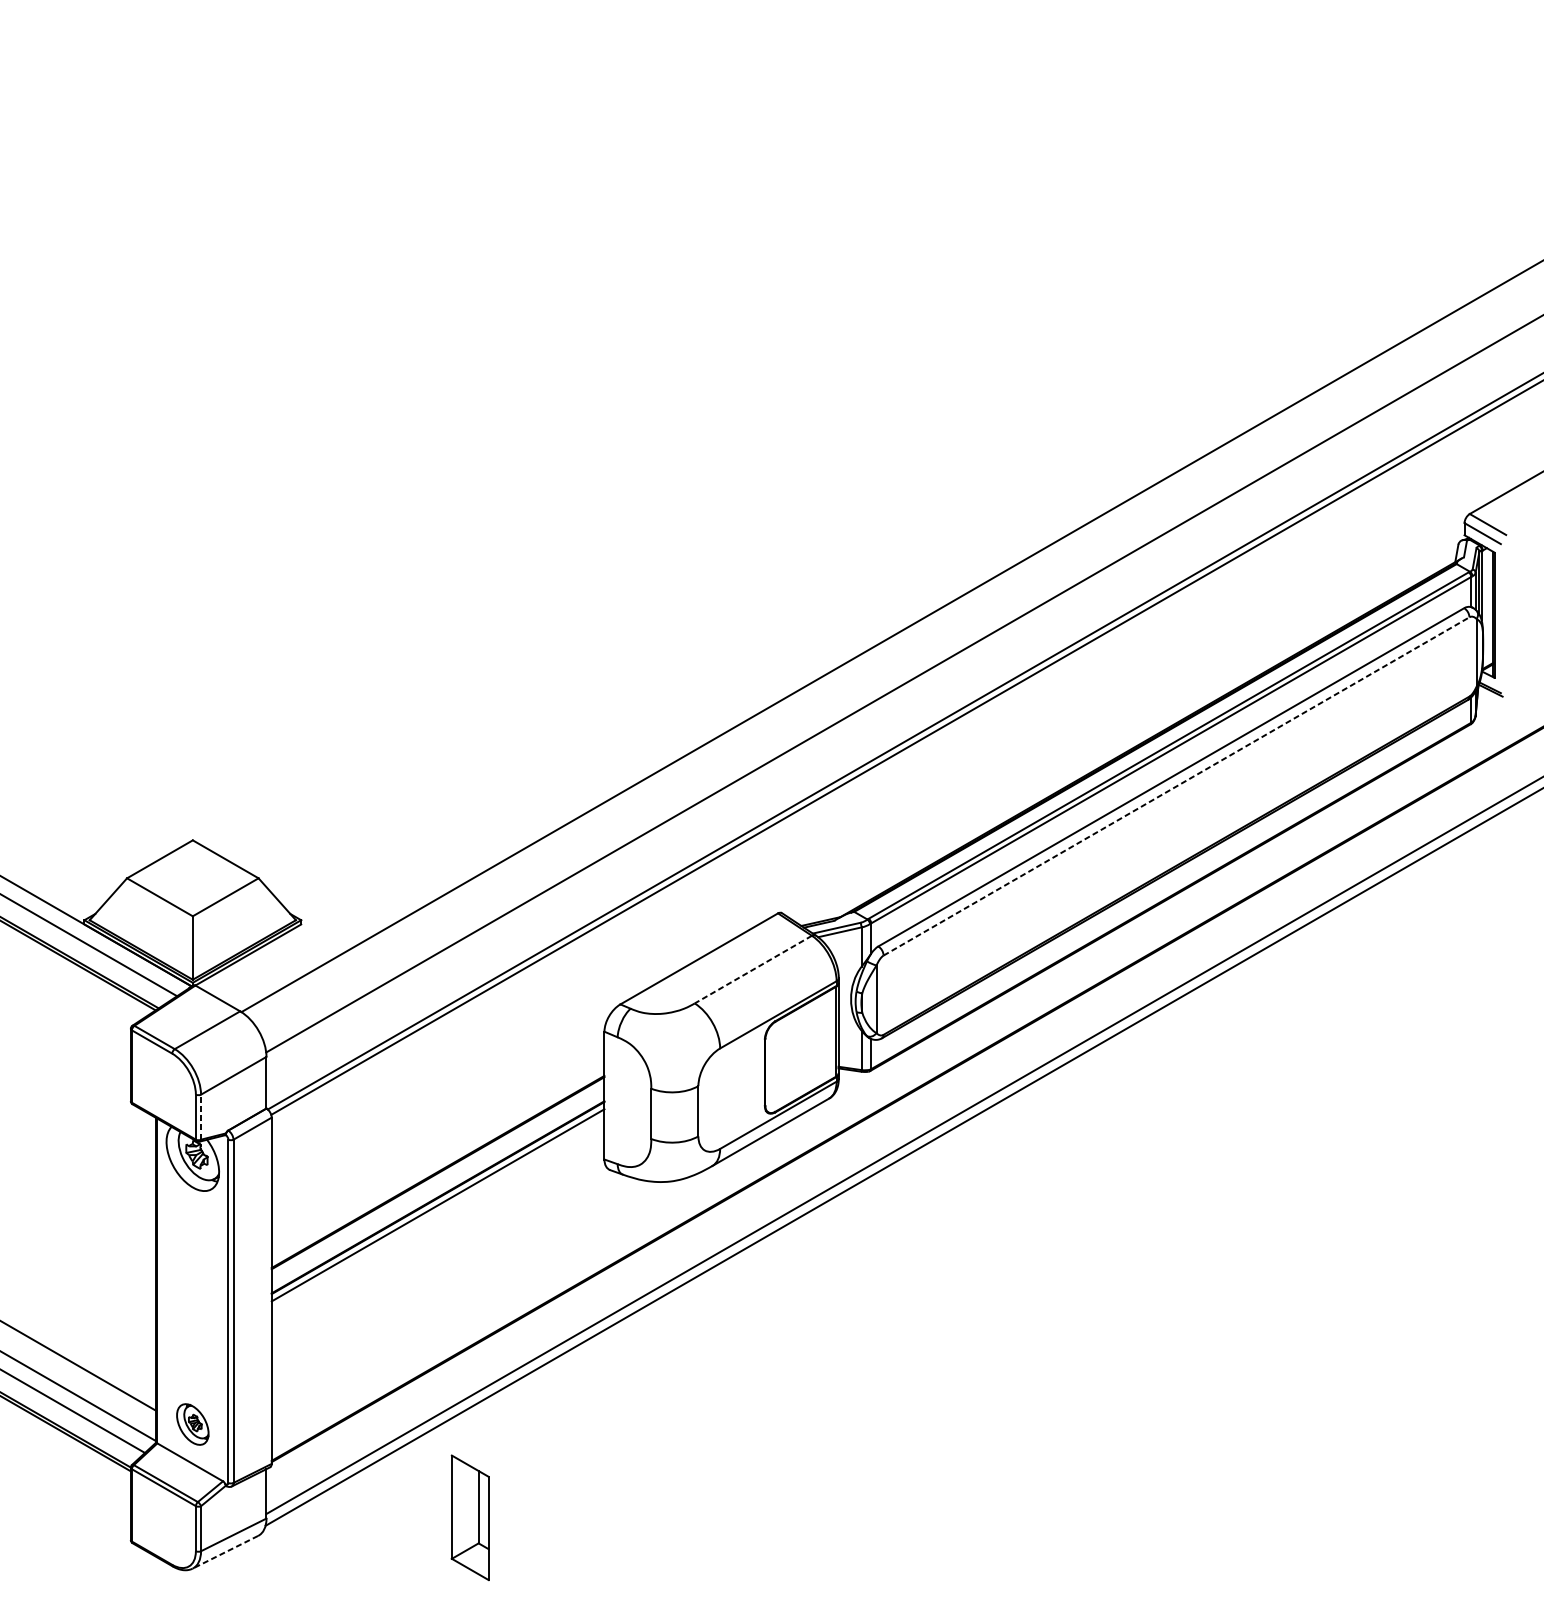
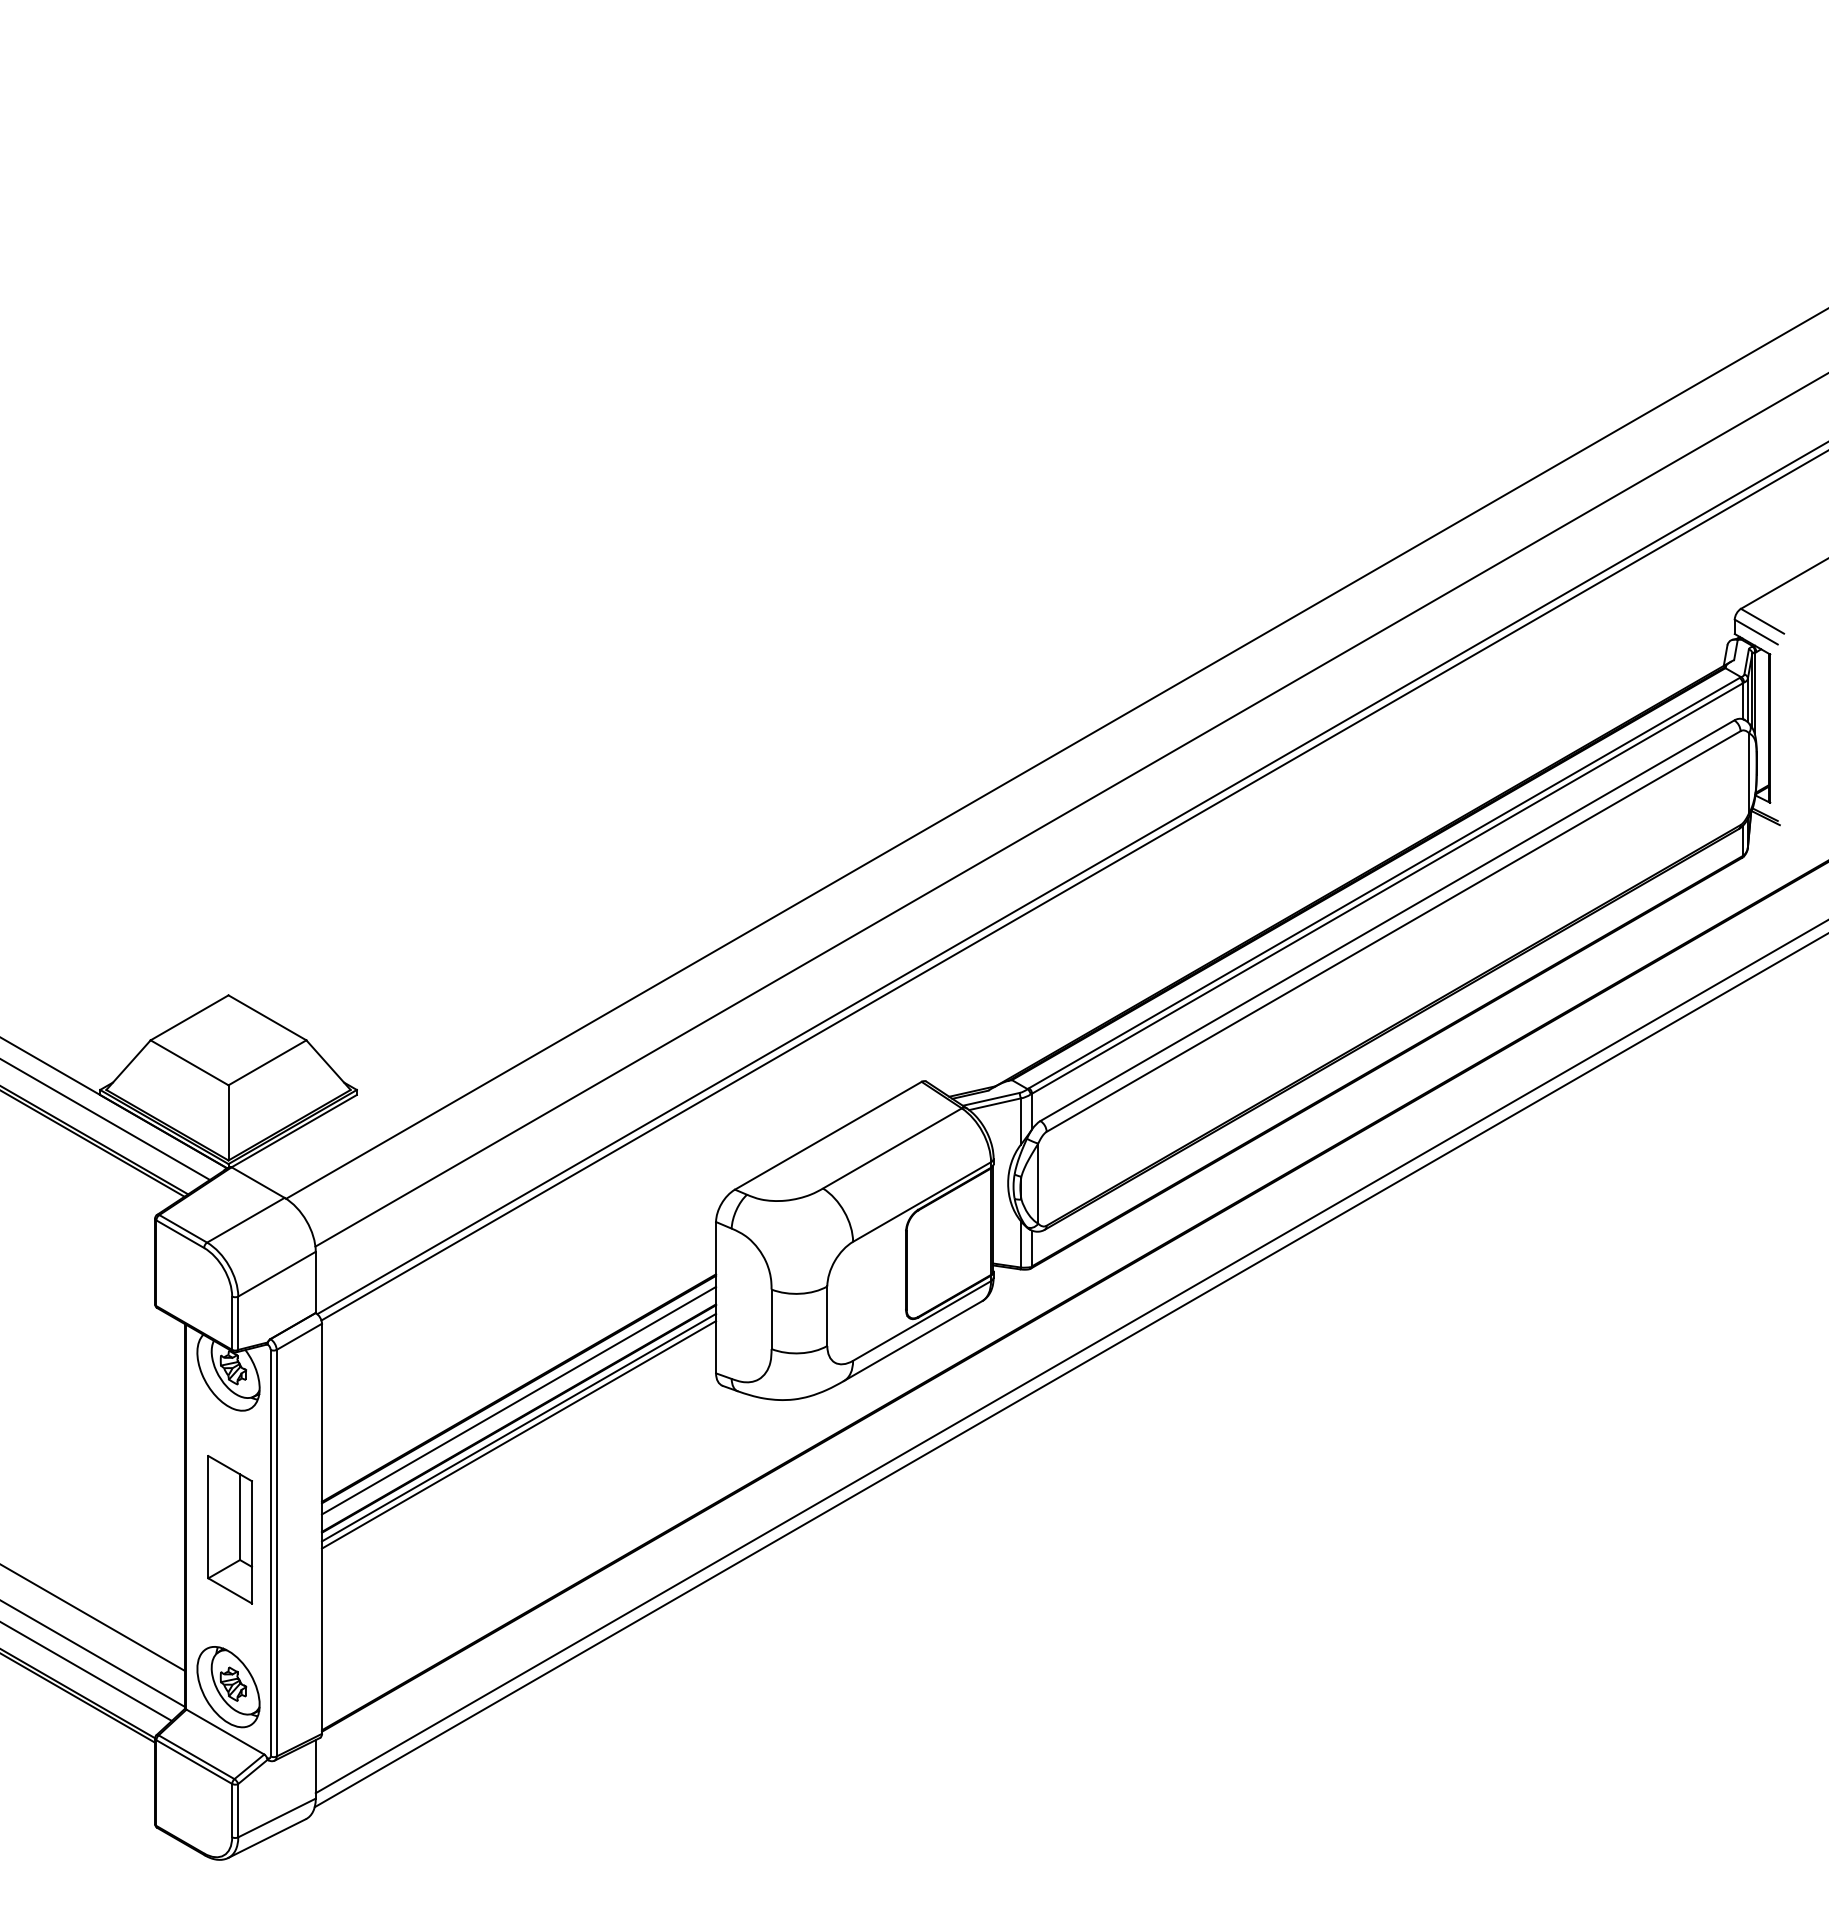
line: (1176, 786) -> (1393, 931), dashed -> solid
line: (752, 969) -> (891, 1148), dashed -> solid
line: (201, 1117) -> (238, 1323), dashed -> solid
line: (438, 1182) -> (519, 1400), added
line: (438, 1211) -> (519, 1434), added
part: (192, 1424) -> (228, 1687), size x1.67
part: (469, 1517) -> (229, 1529), moved
line: (224, 1552) -> (266, 1838), dashed -> solid

